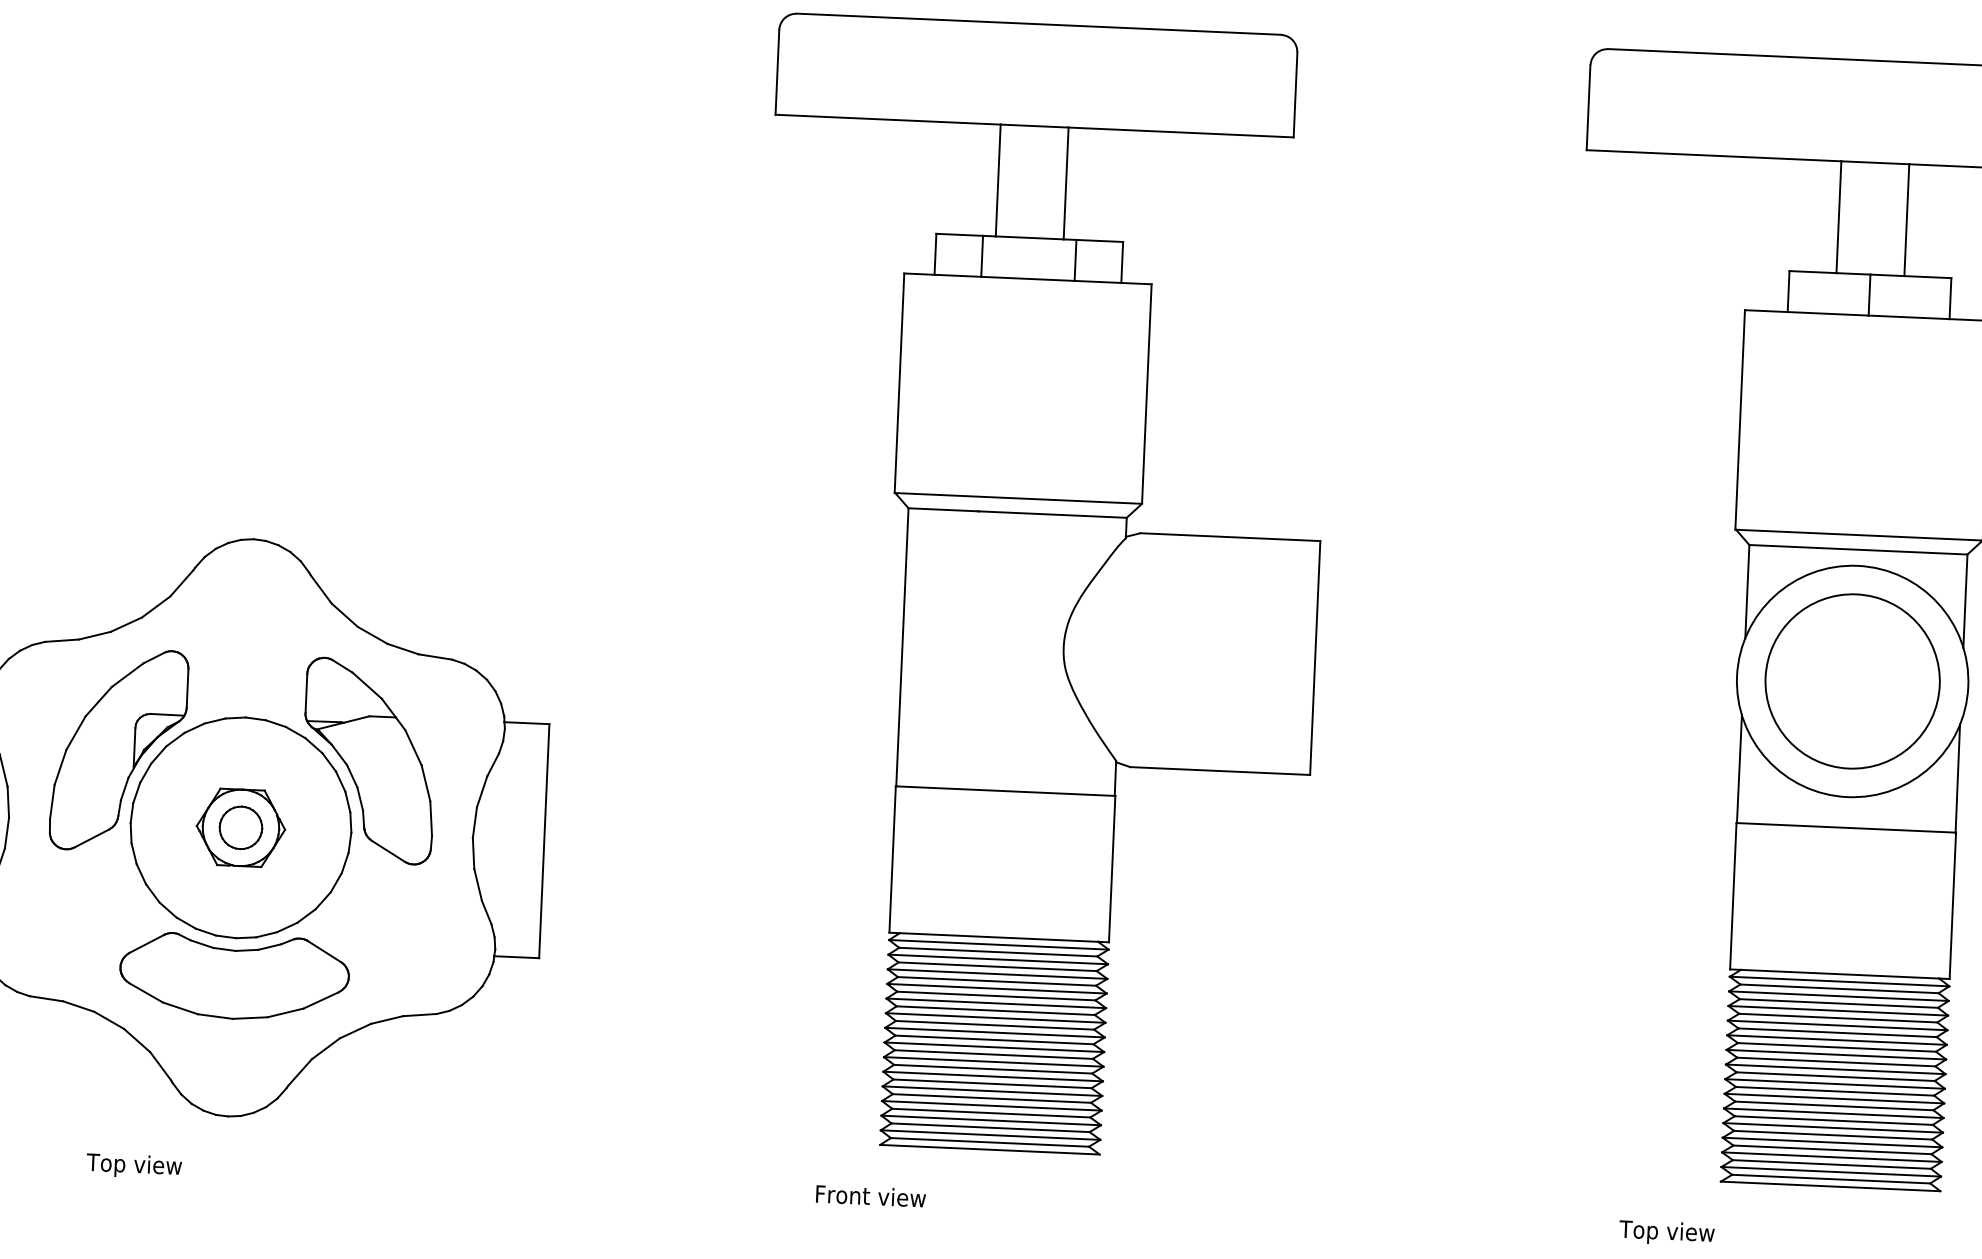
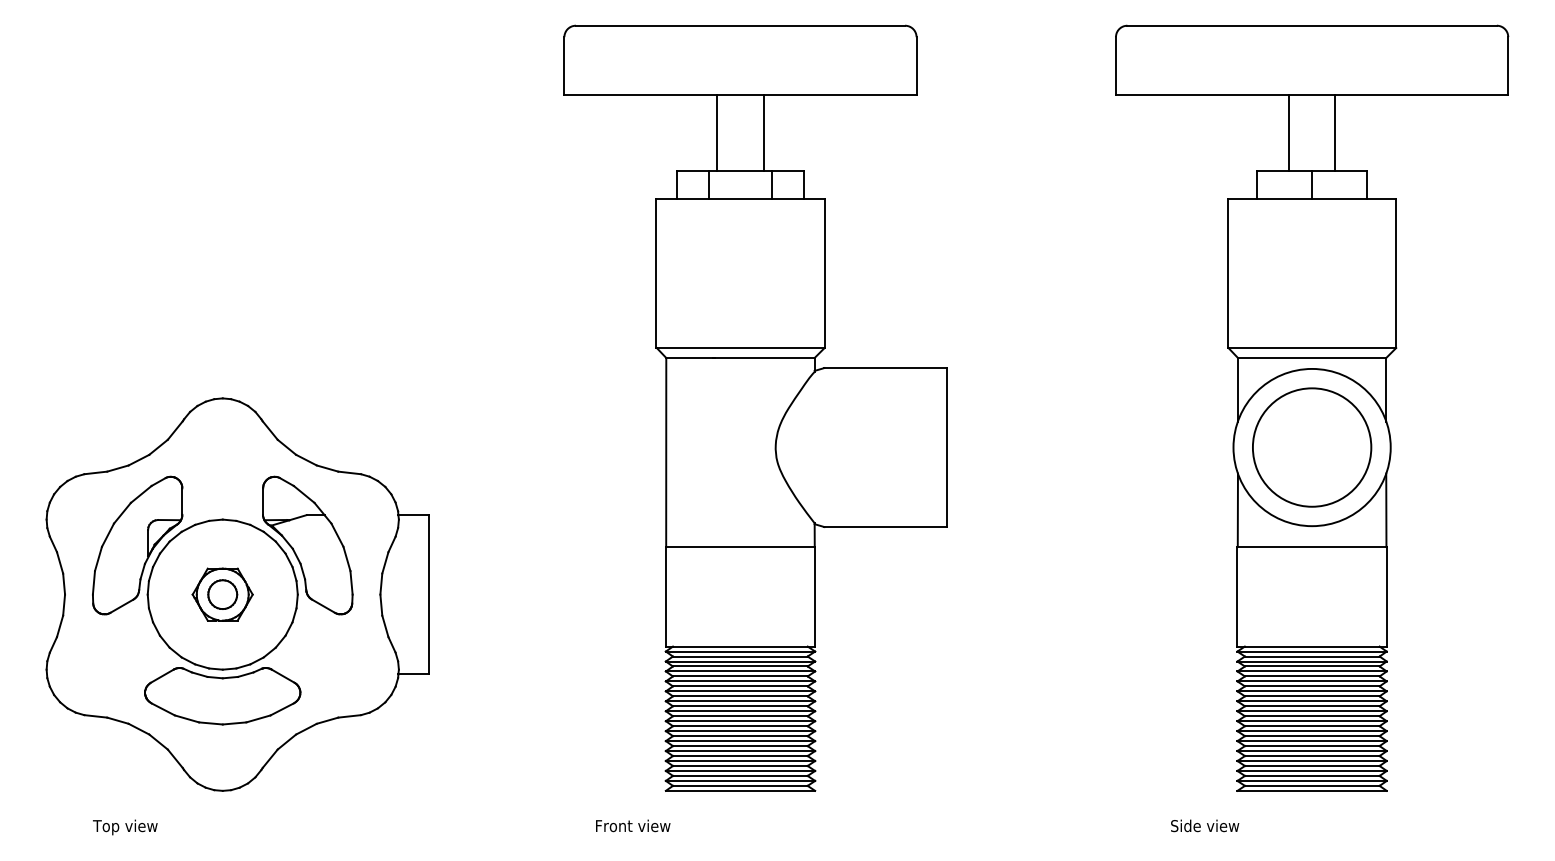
text: (134, 1166) -> (125, 827), moved
text: (871, 1195) -> (633, 825), moved
text: (1669, 1233) -> (1204, 827), Top view -> Side view

